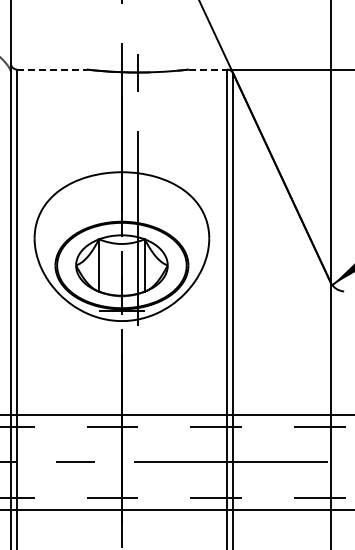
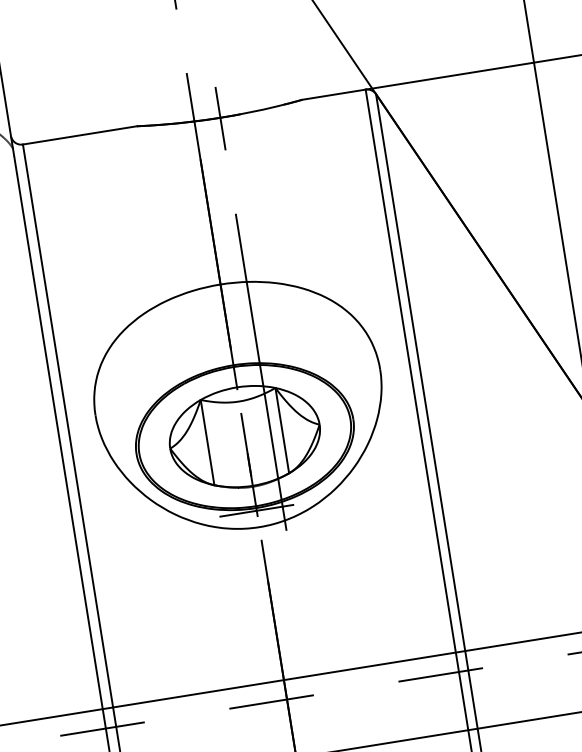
line: (52, 69) -> (80, 135), dashed -> solid
line: (208, 69) -> (334, 94), dashed -> solid

